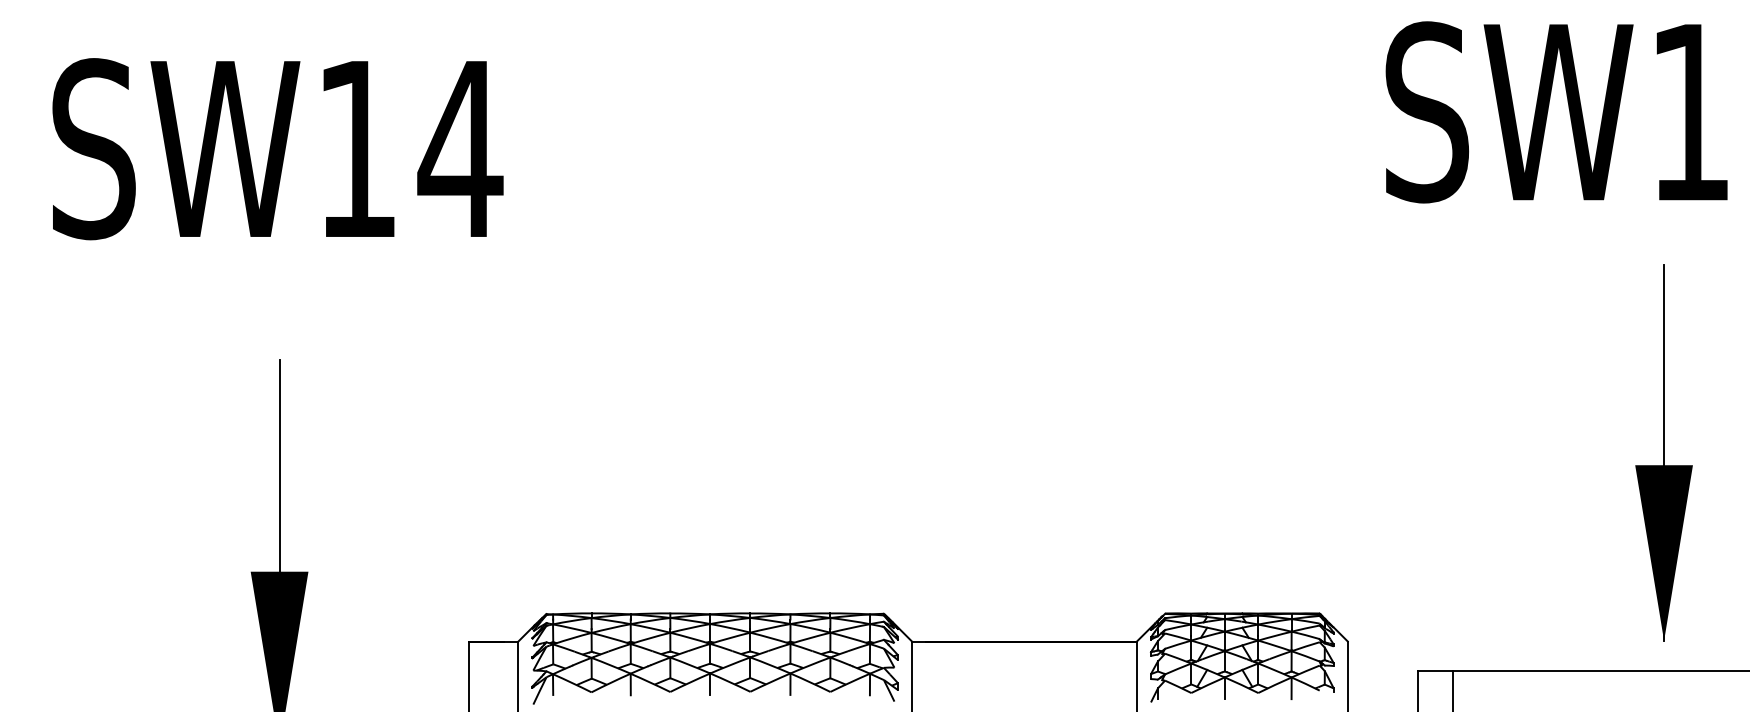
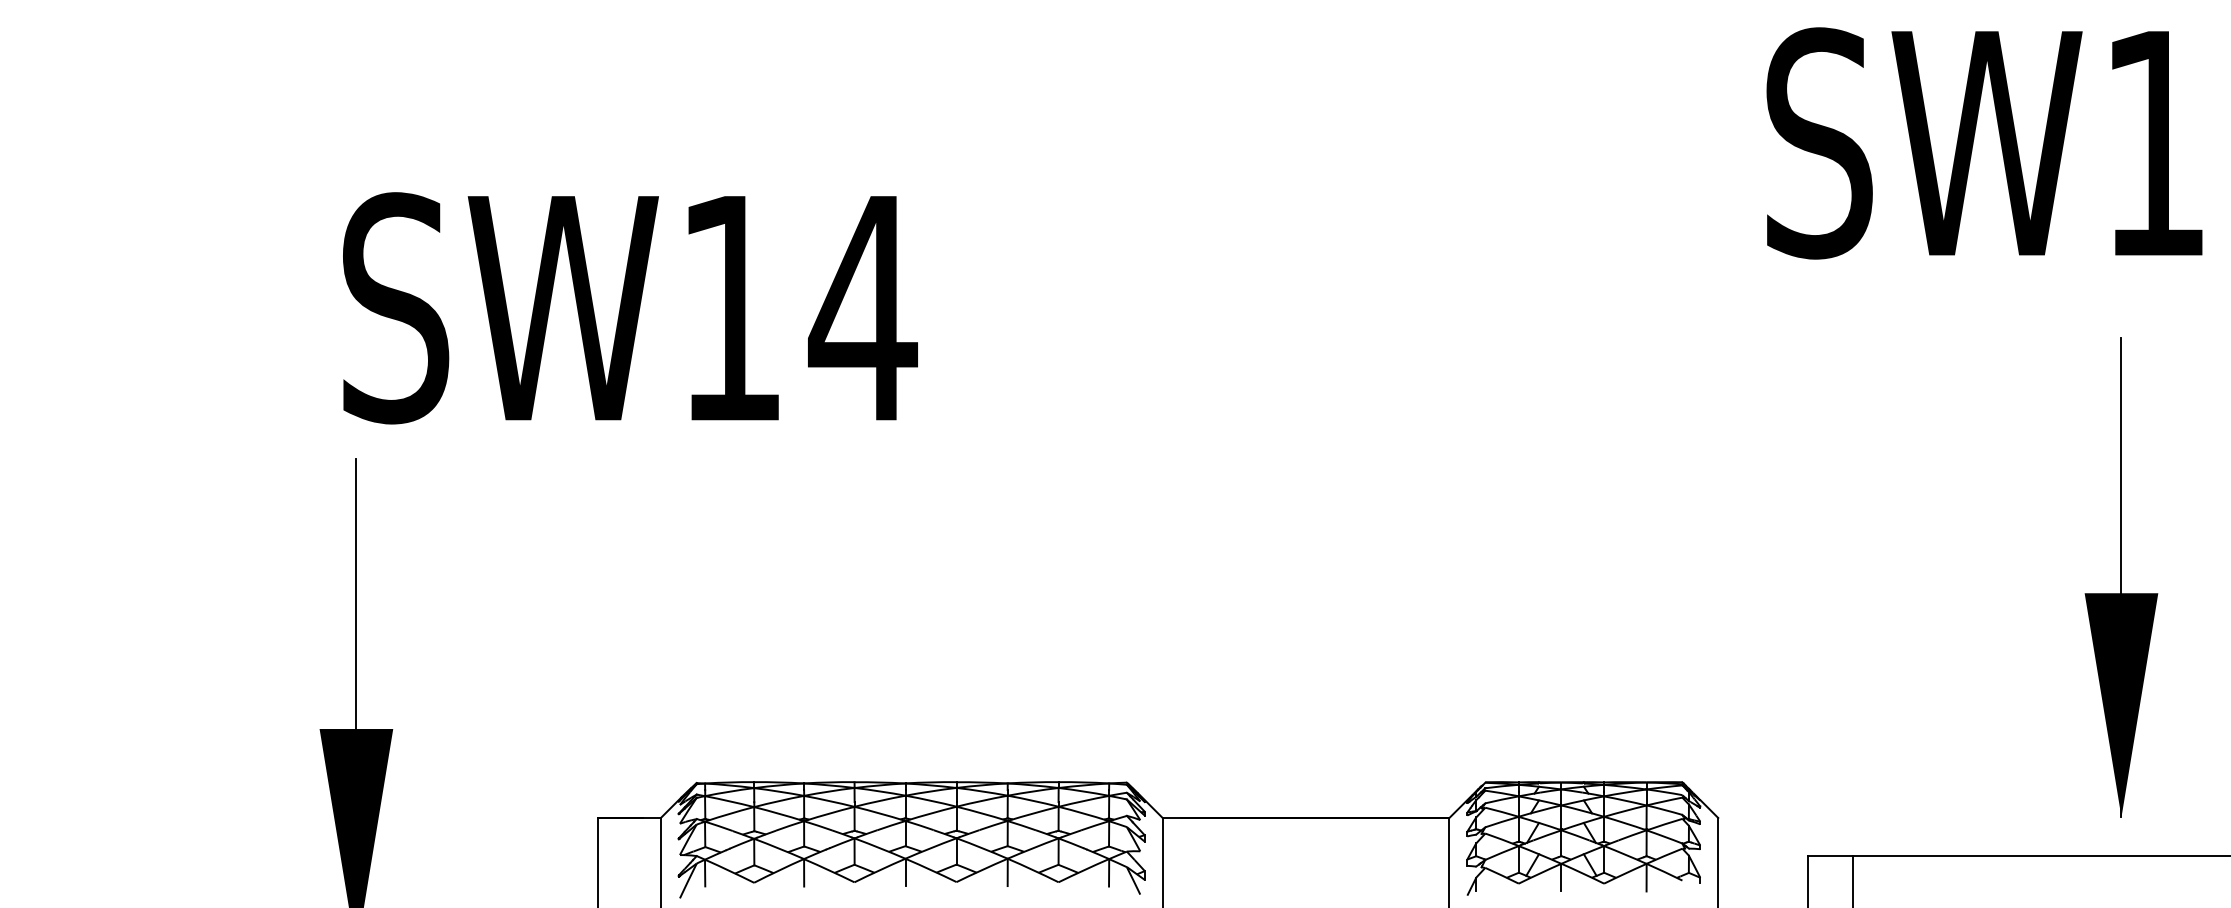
text: (278, 149) -> (630, 308), moved

